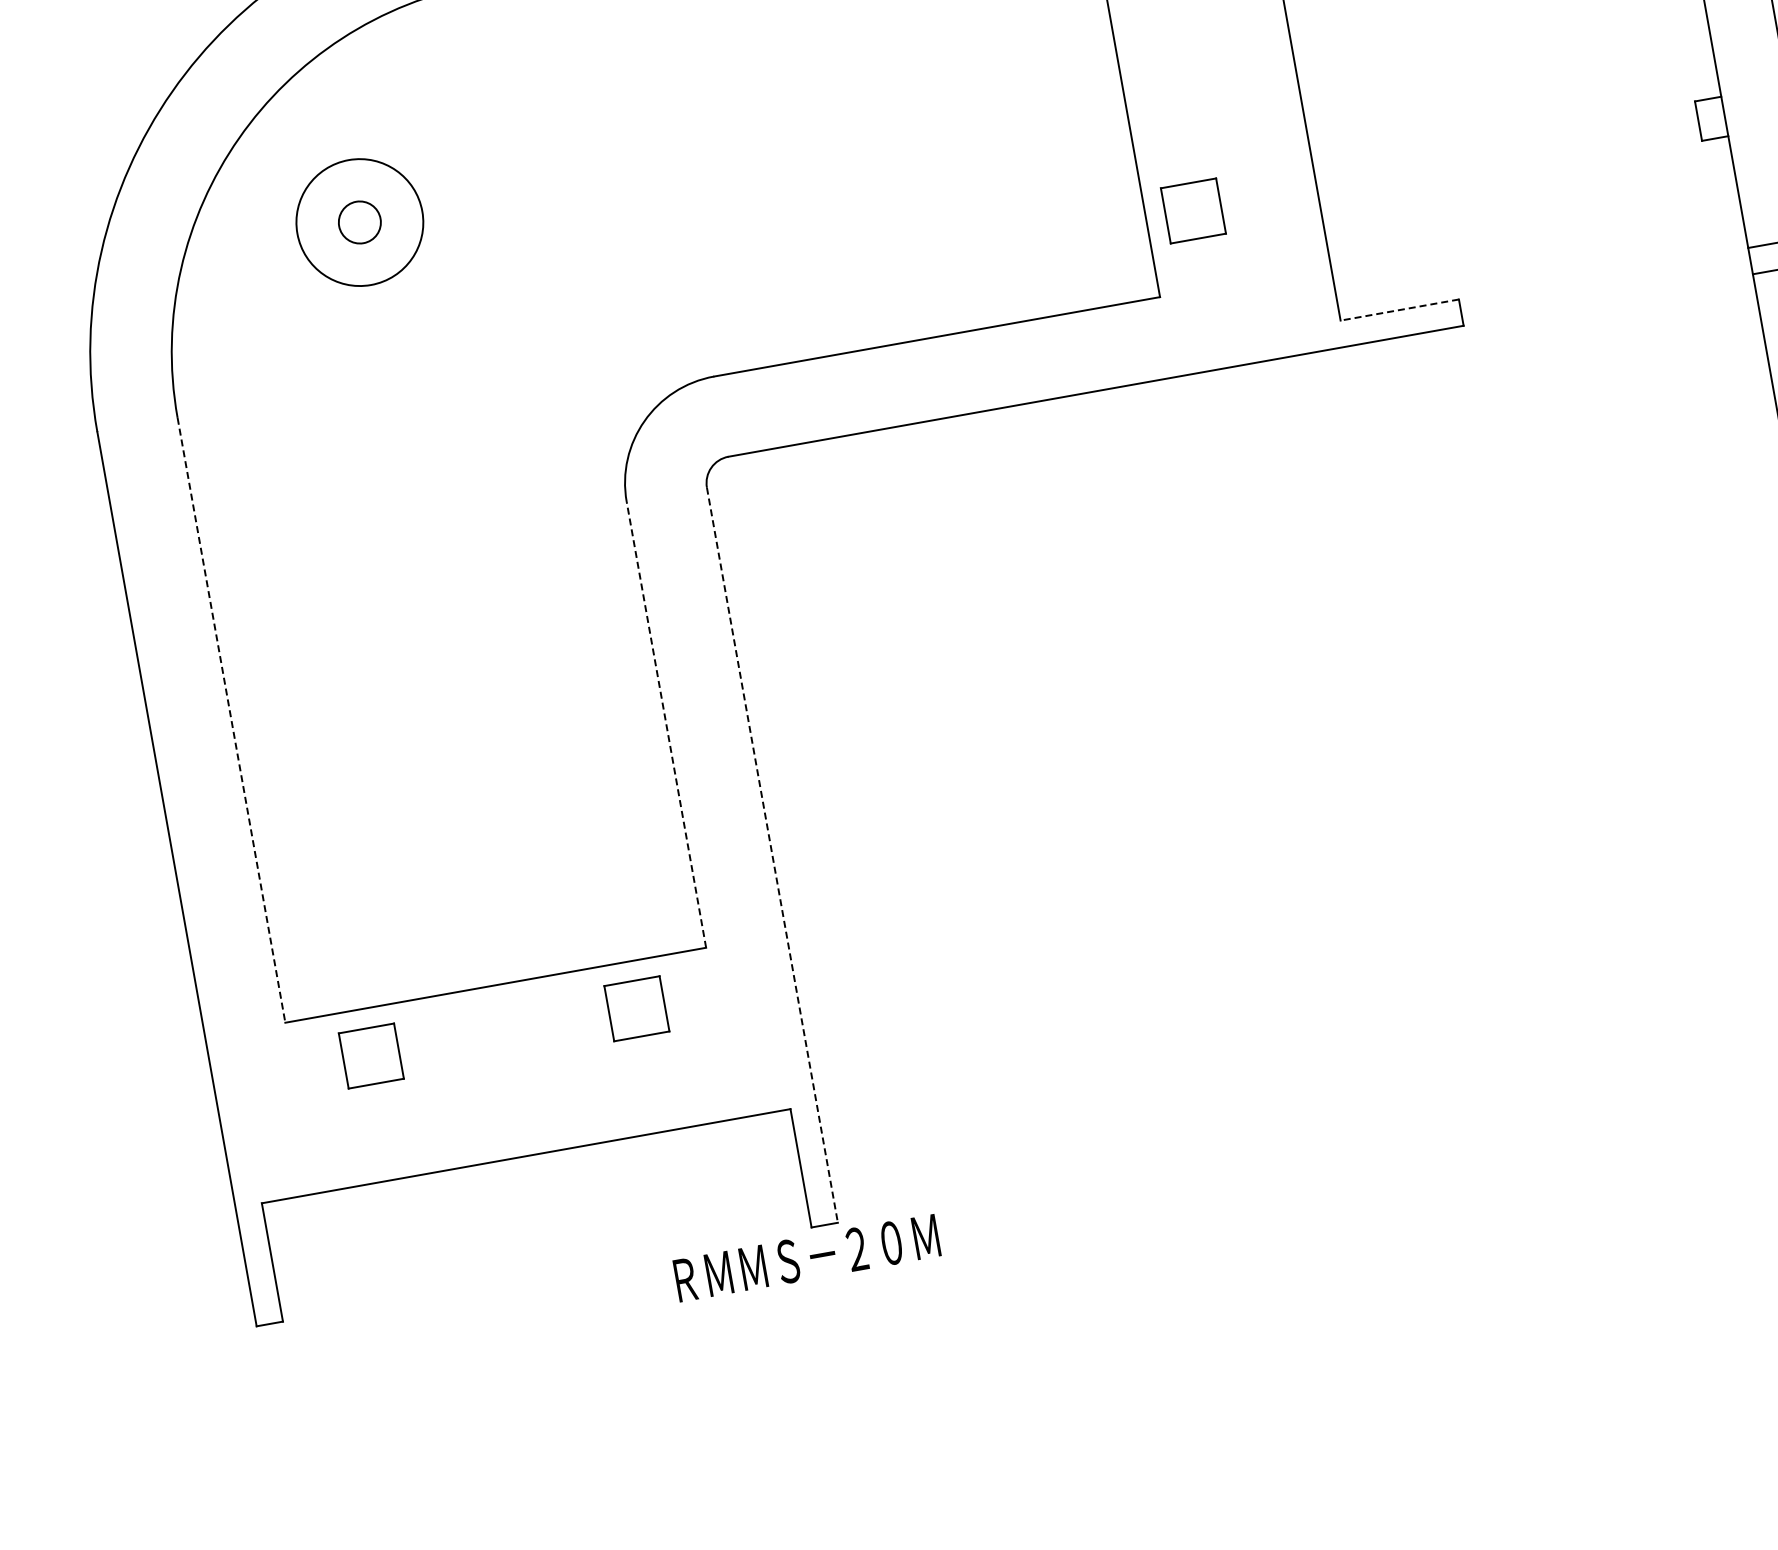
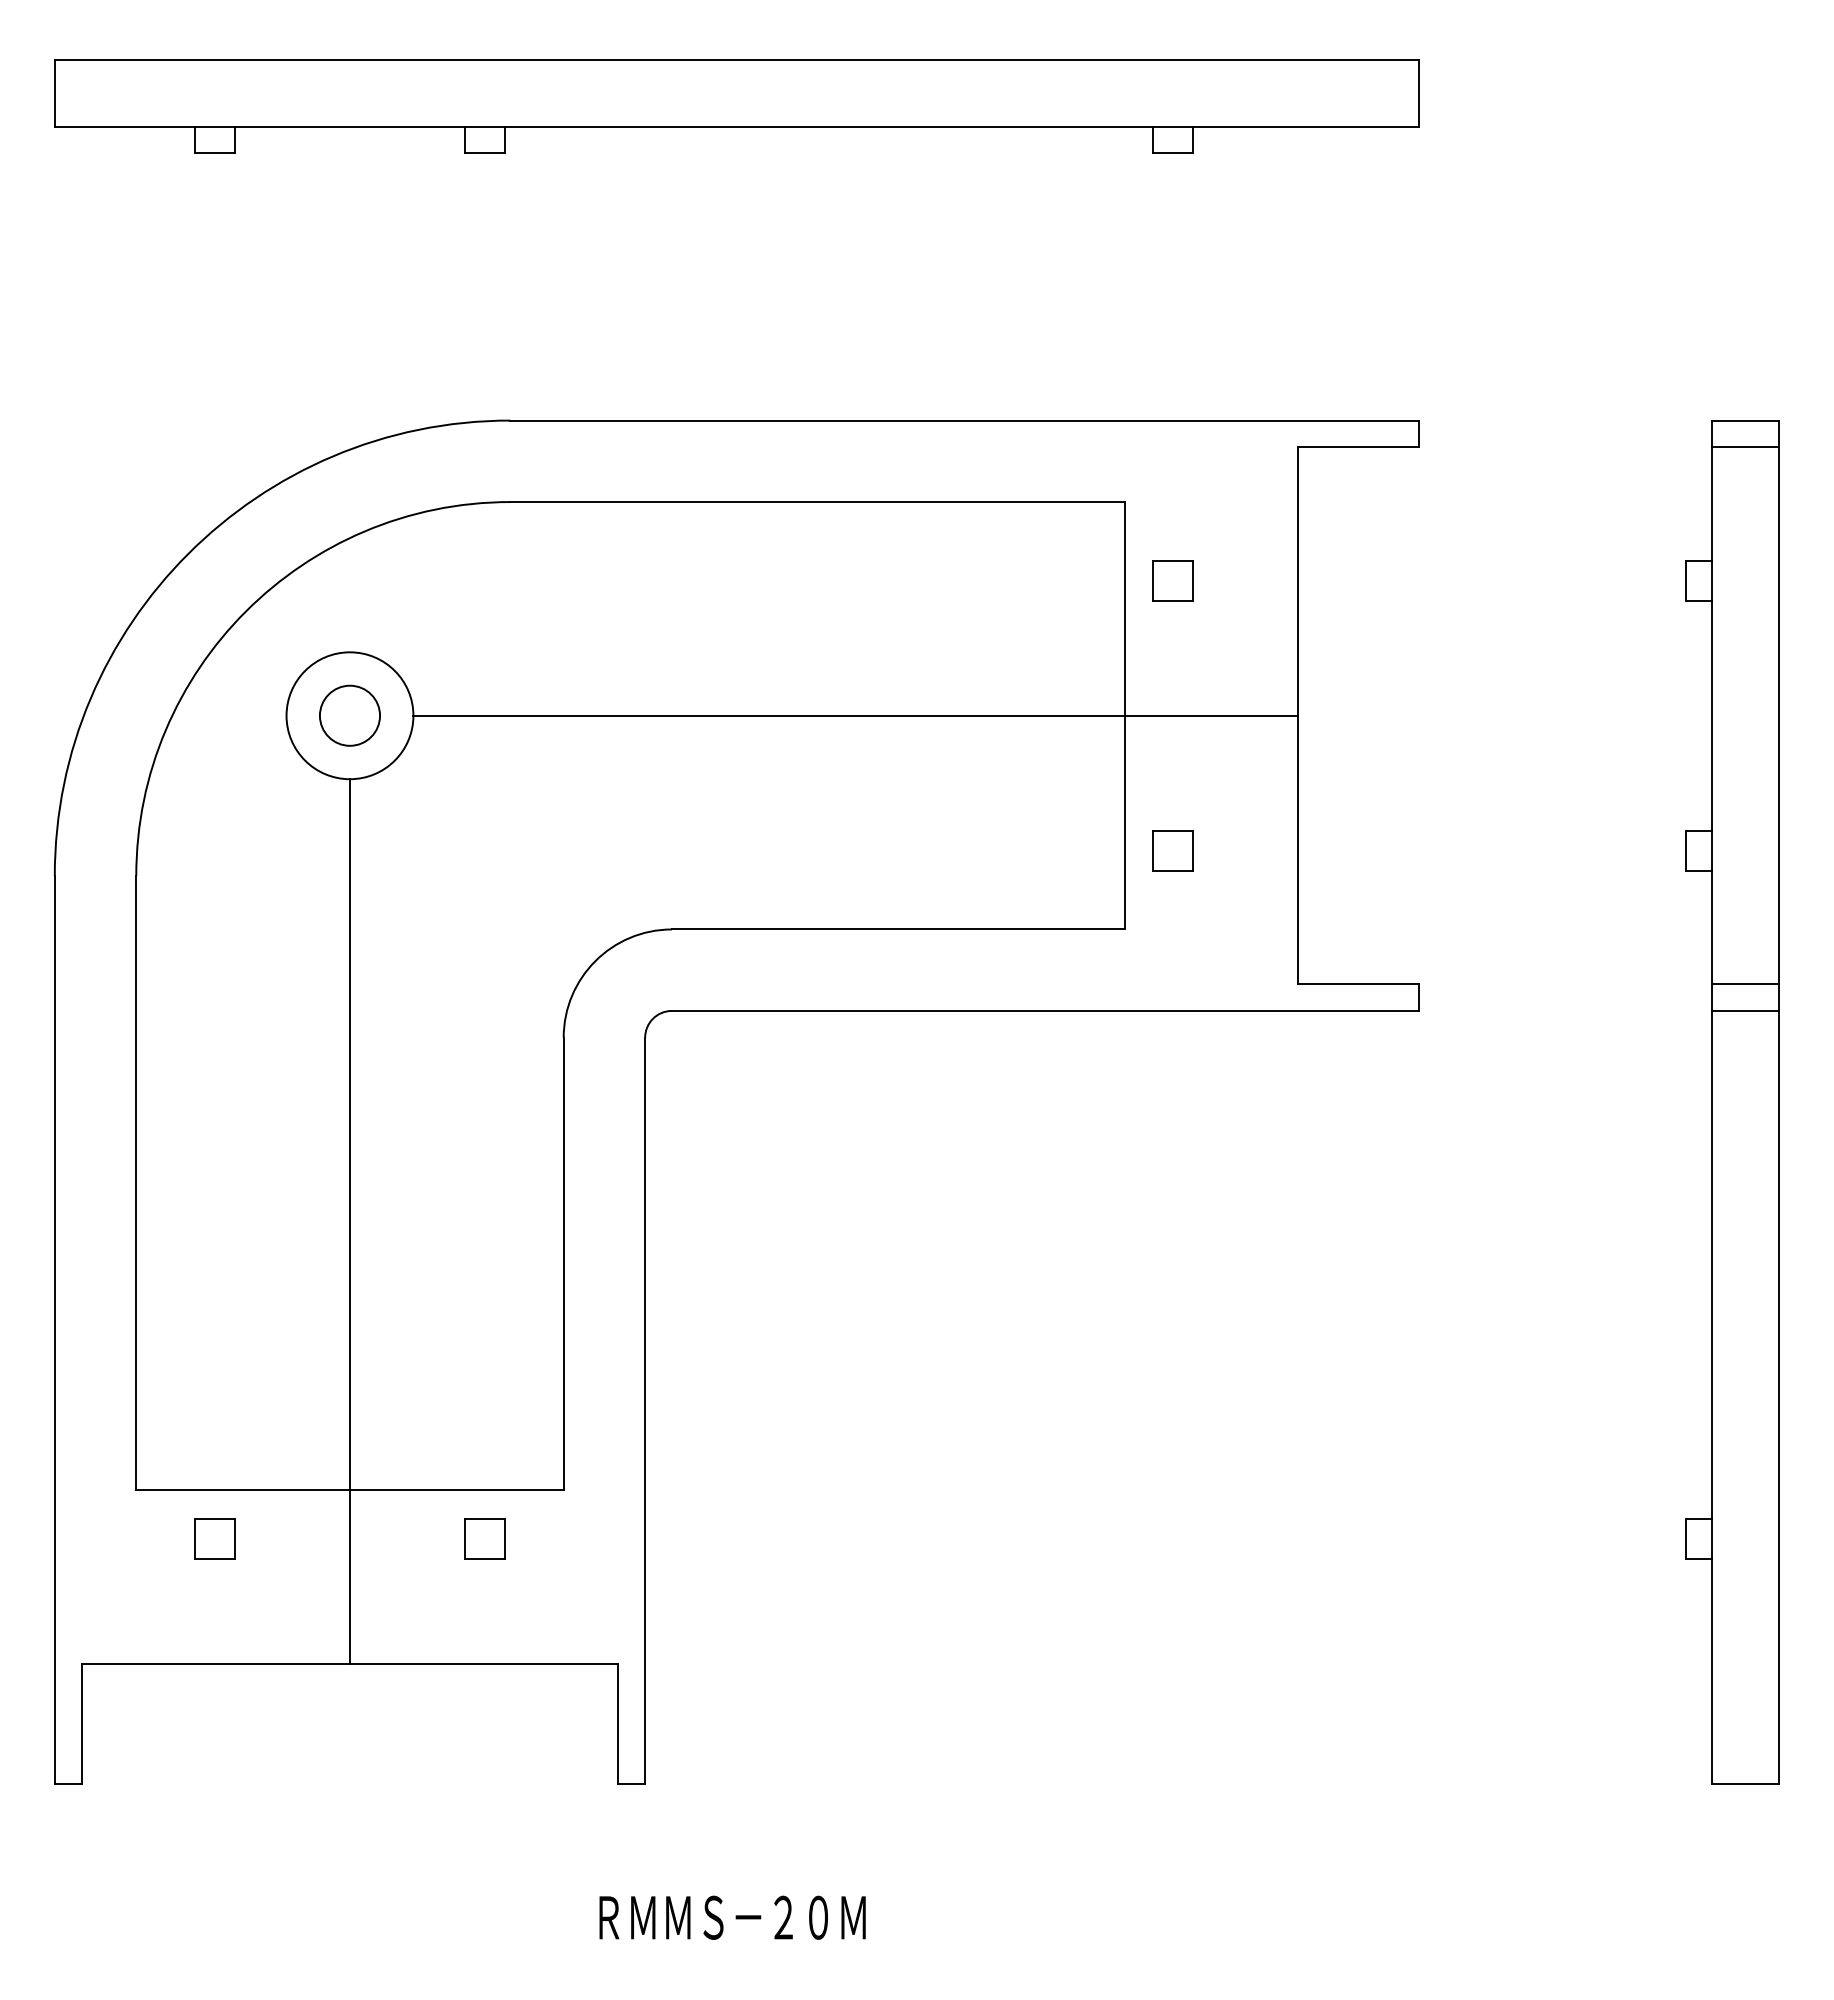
line: (857, 133) -> (855, 715), added
part: (1193, 210) -> (1172, 850), size x0.71
circle: (359, 222) -> (349, 715), size x1.43
line: (1398, 310) -> (1357, 984), dashed -> solid
line: (231, 720) -> (136, 1183), dashed -> solid
line: (448, 720) -> (349, 1221), added
line: (666, 724) -> (563, 1263), dashed -> solid
line: (772, 855) -> (645, 1411), dashed -> solid
part: (636, 1008) -> (484, 1538), size x0.71
part: (370, 1056) -> (214, 1538), size x0.71
text: (806, 1257) -> (732, 1917), moved

